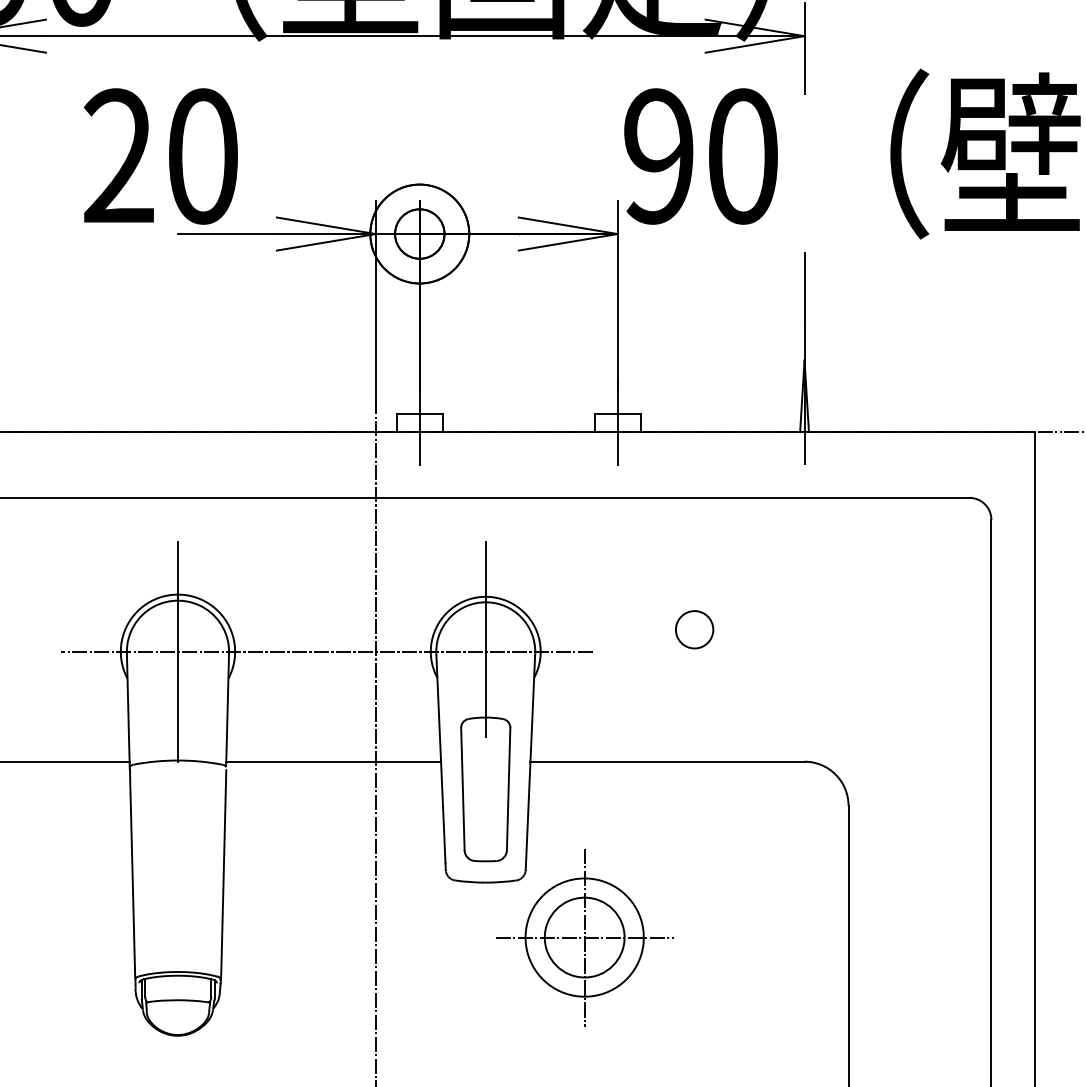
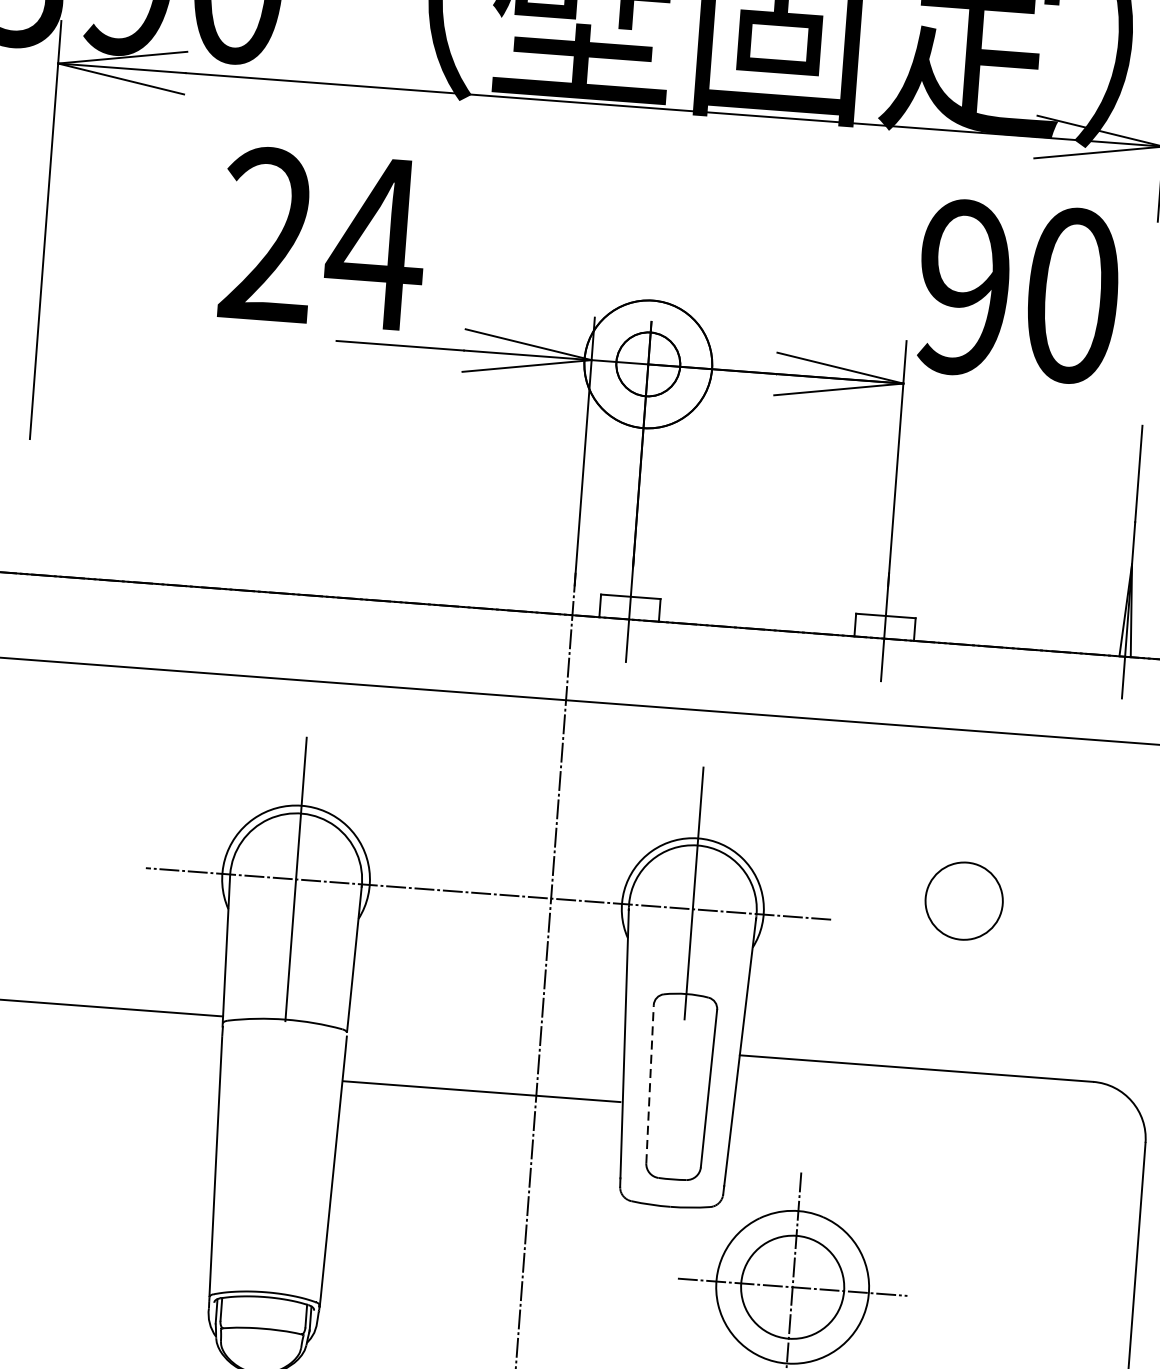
text: (202, 156) -> (375, 243), 20 -> 24
circle: (694, 629) -> (964, 900), size x1.6
line: (333, 761) -> (481, 1091), moved
line: (462, 788) -> (649, 1083), solid -> dashed

